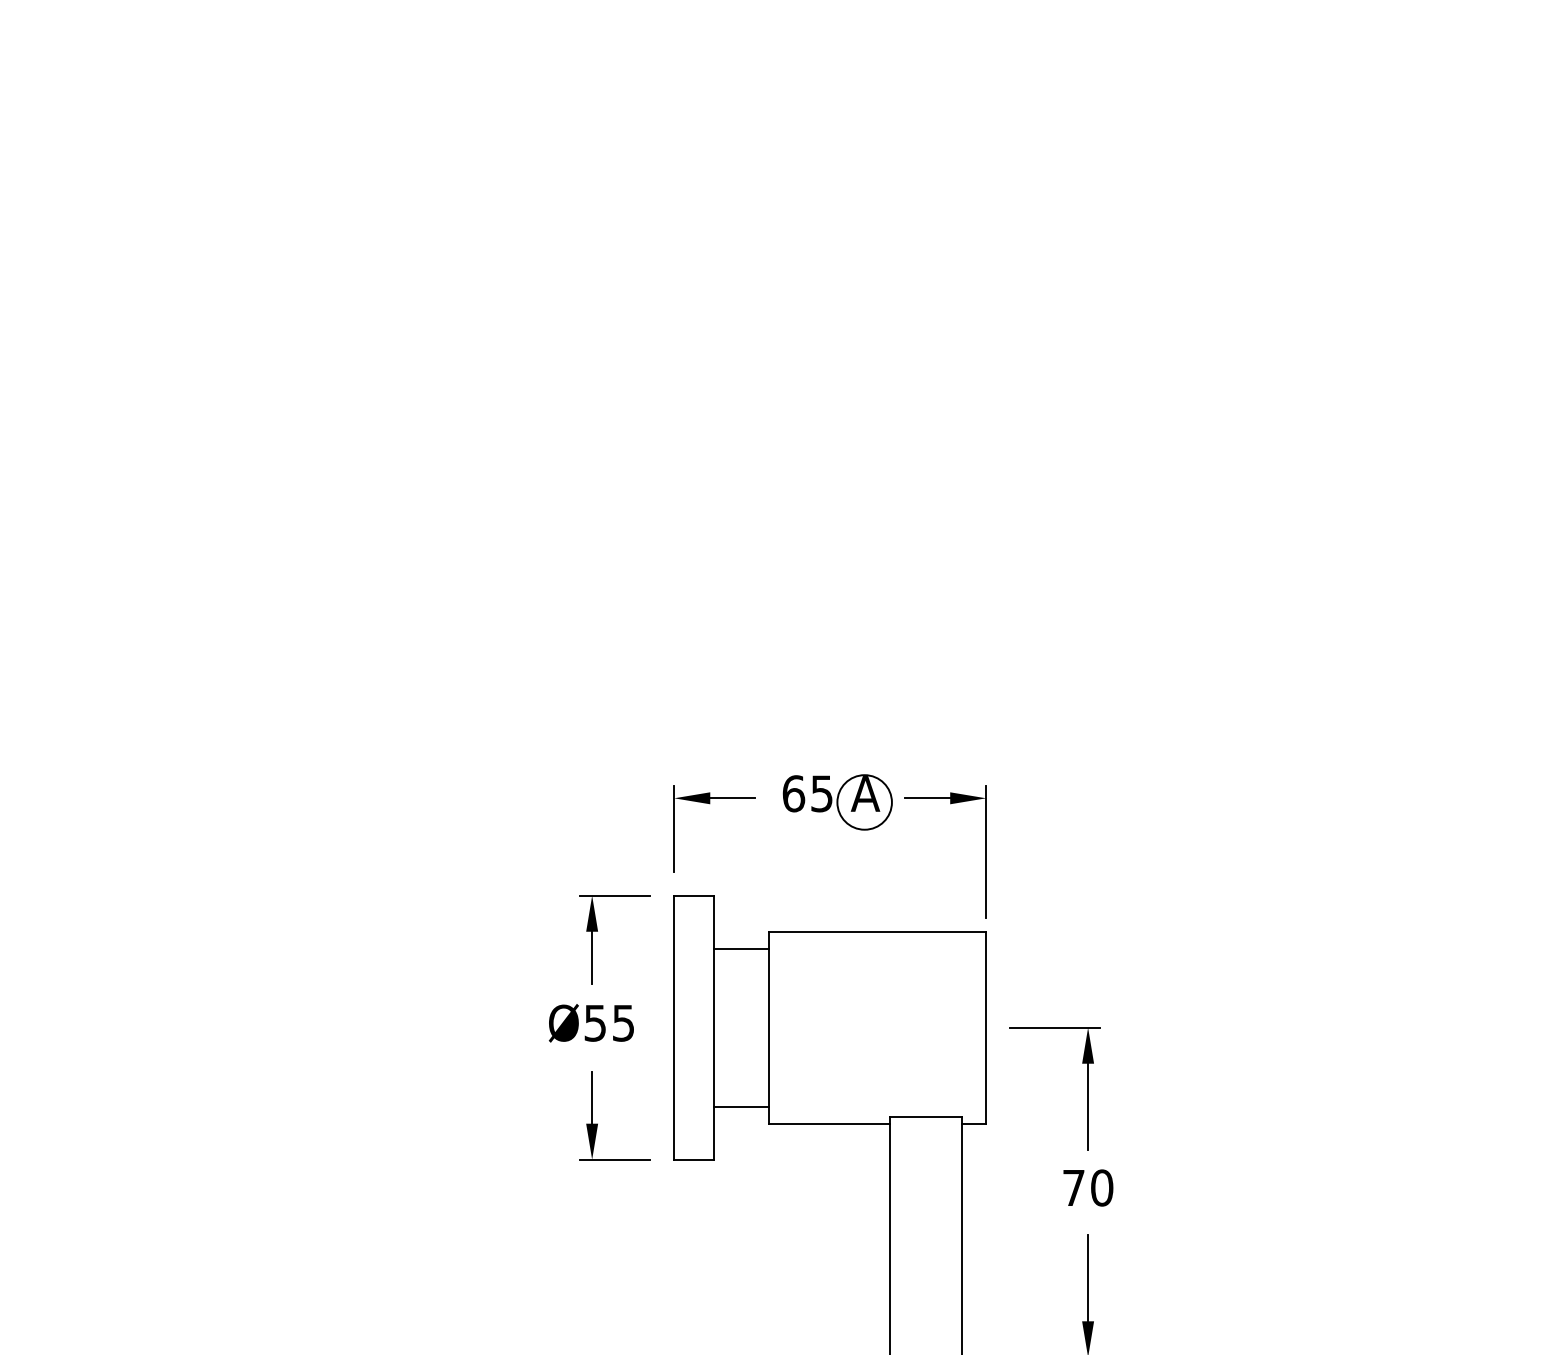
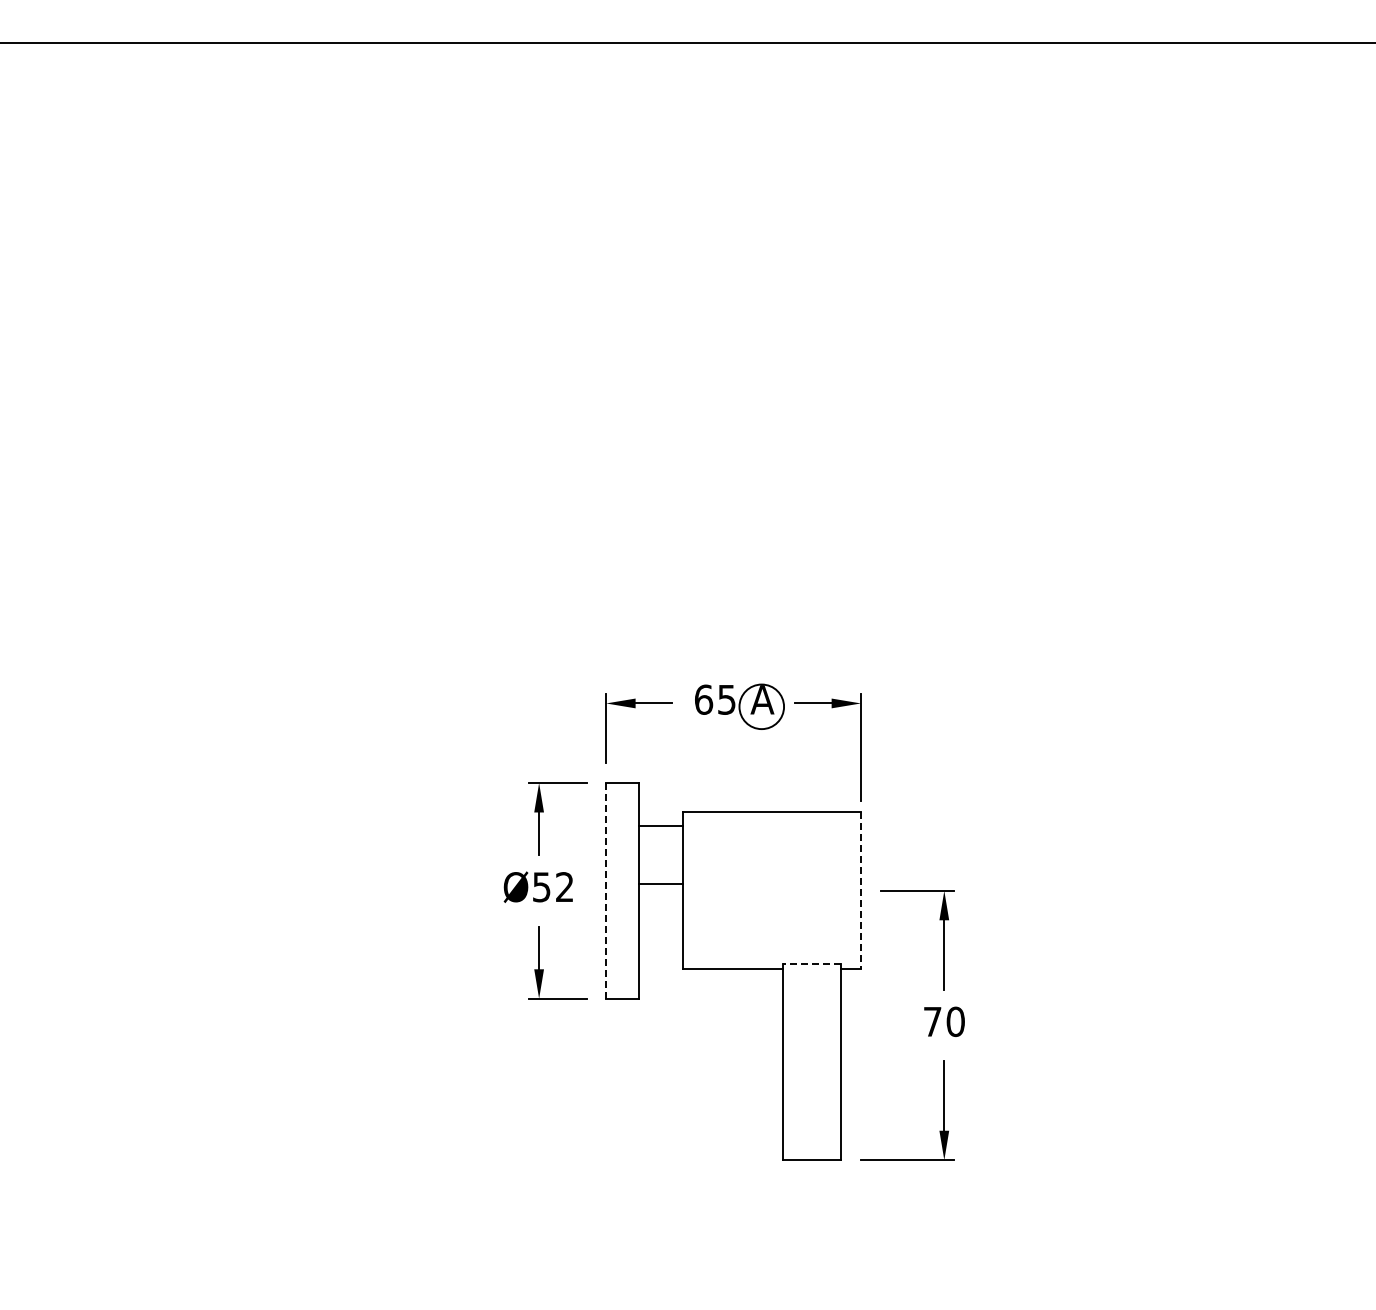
text: (623, 1023) -> (564, 887), Ø55 -> Ø52
line: (674, 1027) -> (606, 890), solid -> dashed
line: (986, 1028) -> (861, 891), solid -> dashed
line: (740, 1106) -> (660, 883), moved
line: (925, 1117) -> (811, 964), solid -> dashed

